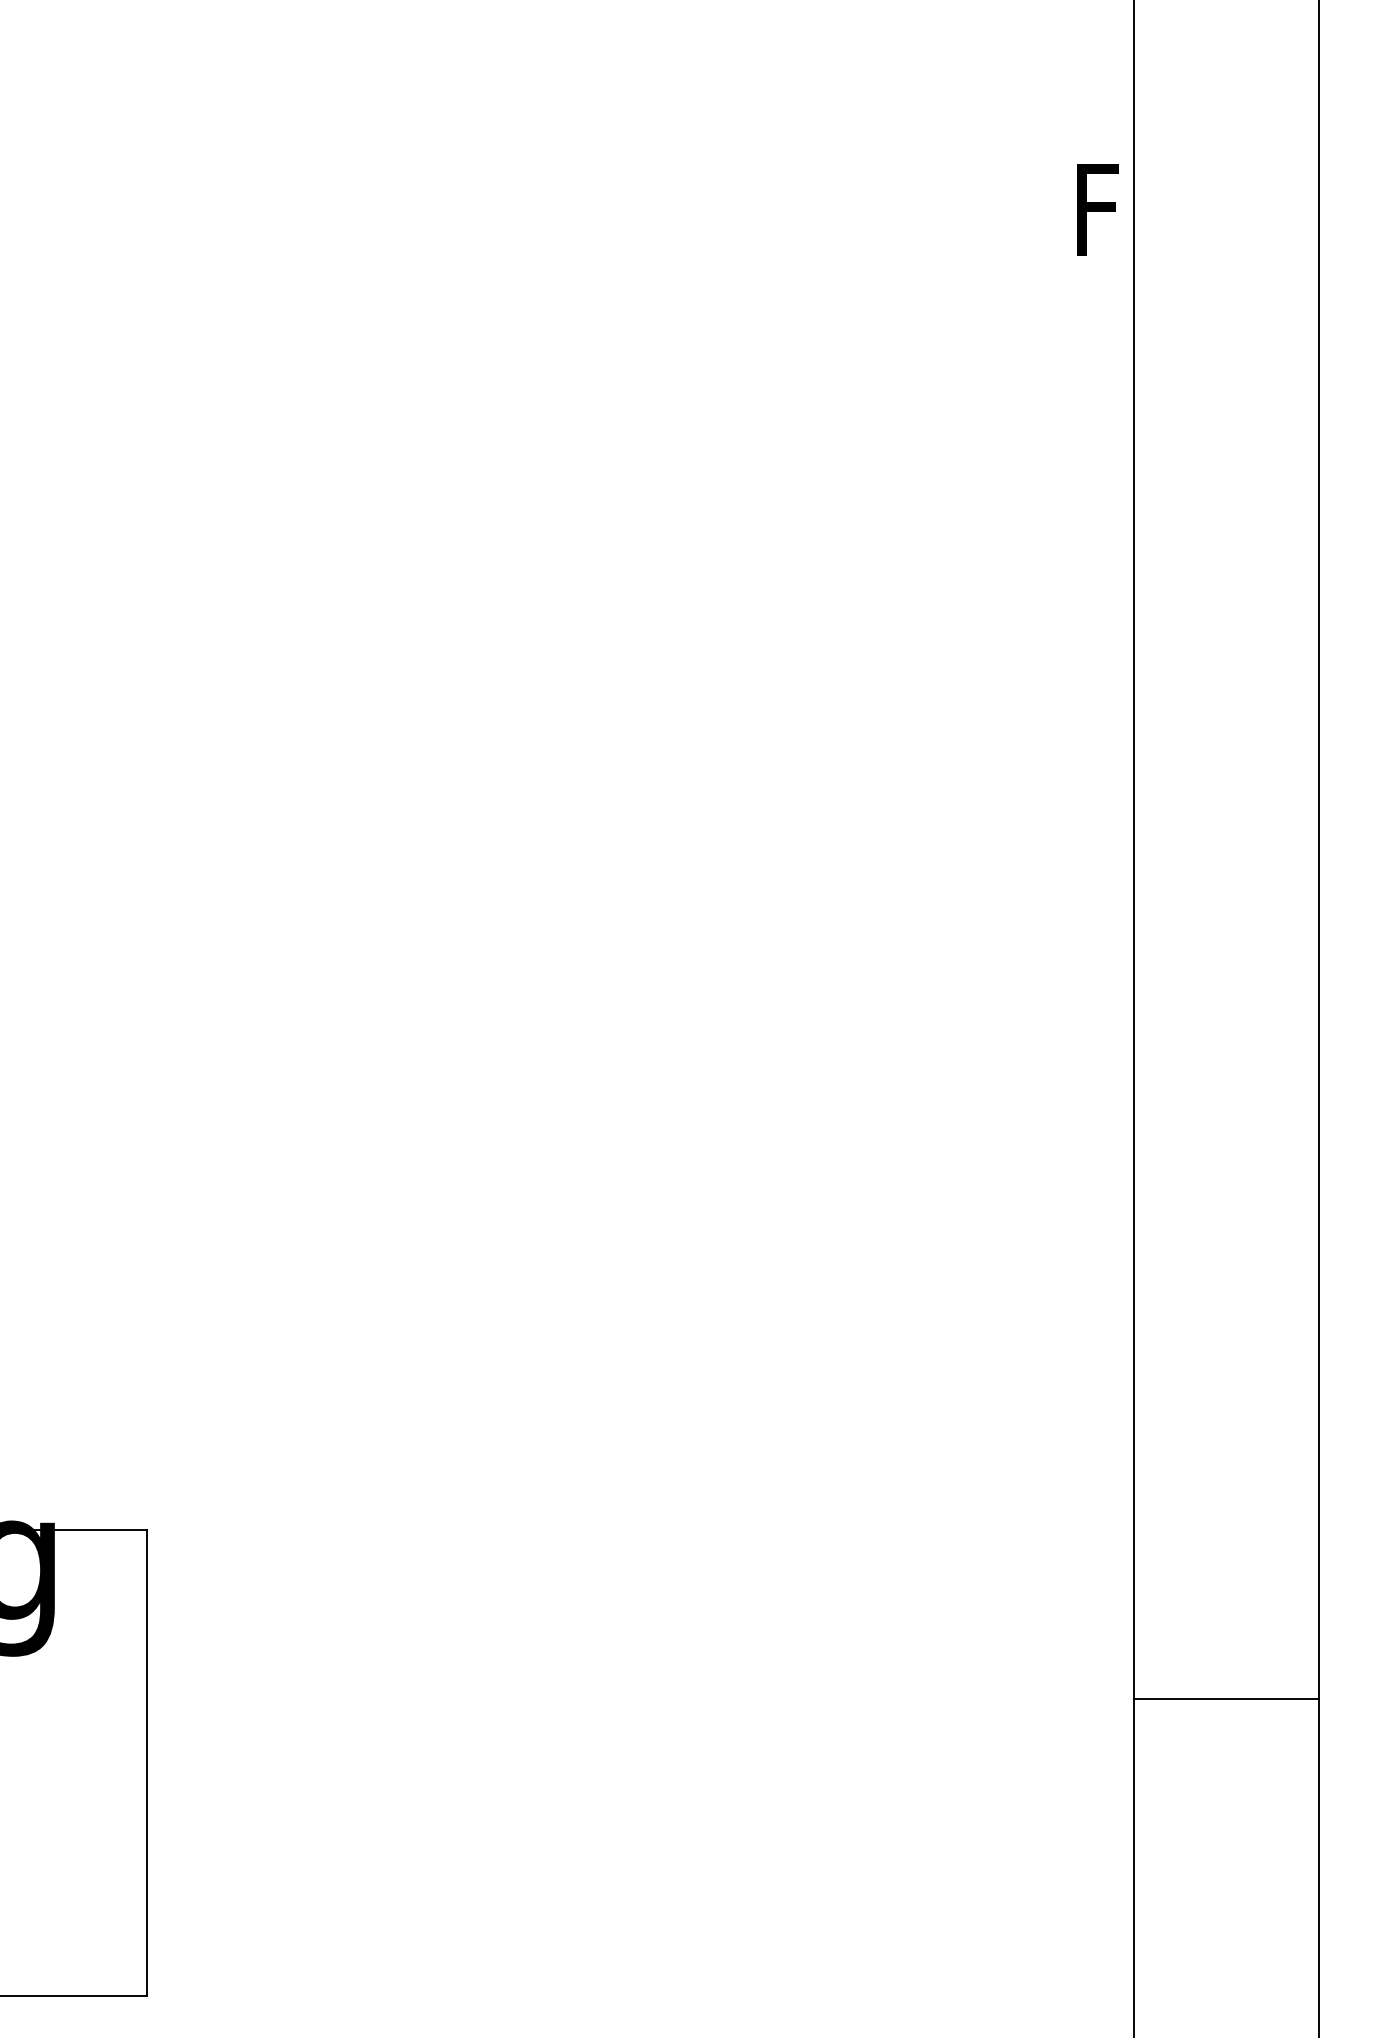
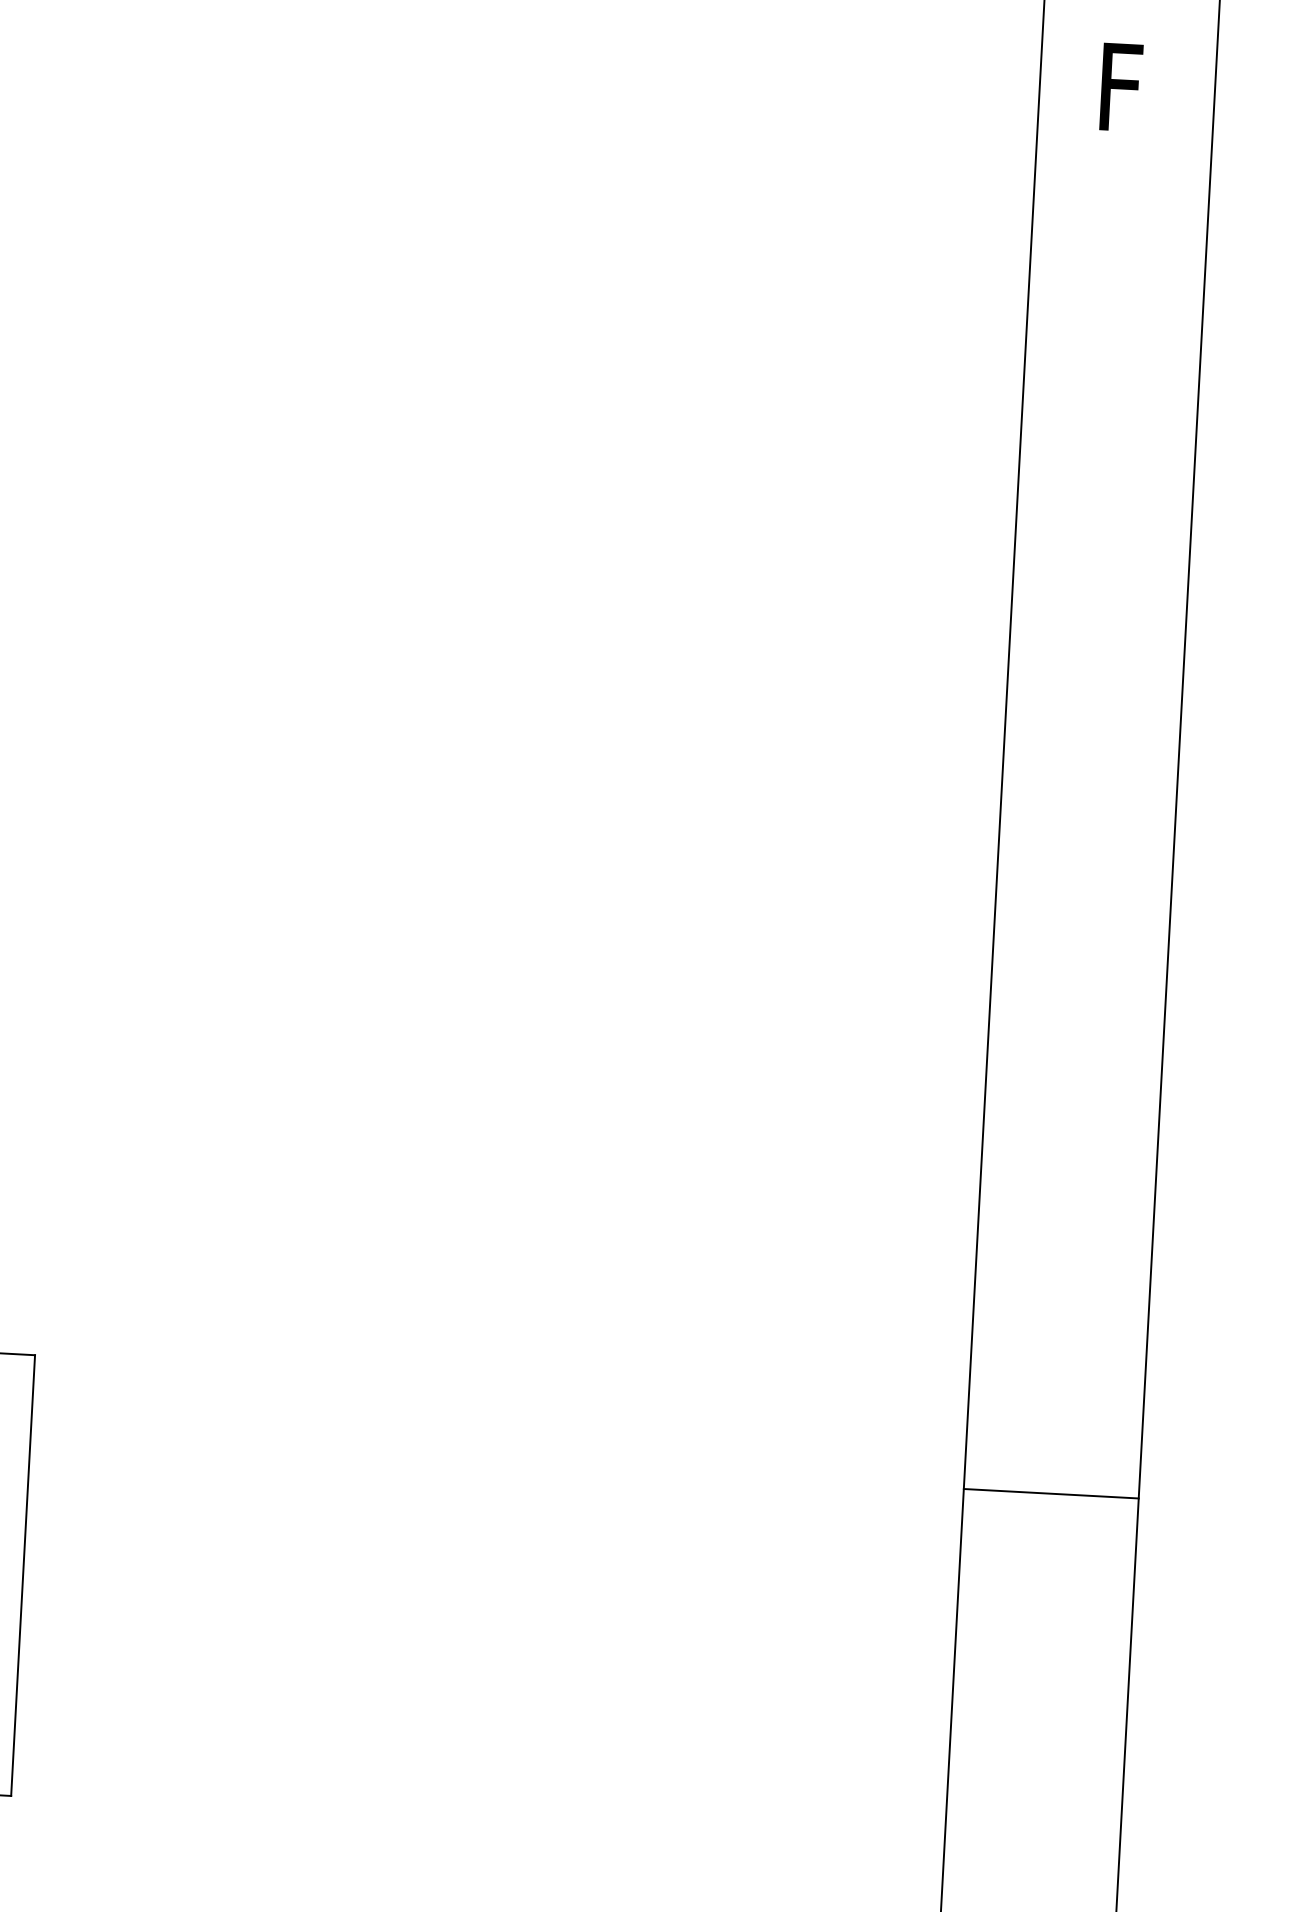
text: (1097, 209) -> (1121, 86), moved
line: (1225, 1699) -> (1050, 1493), moved

